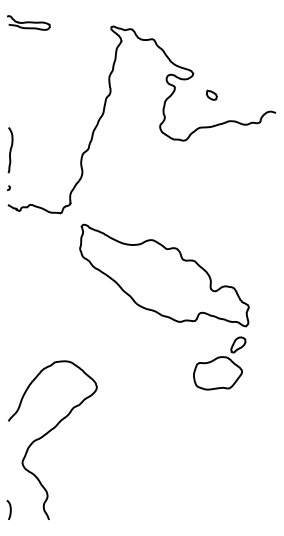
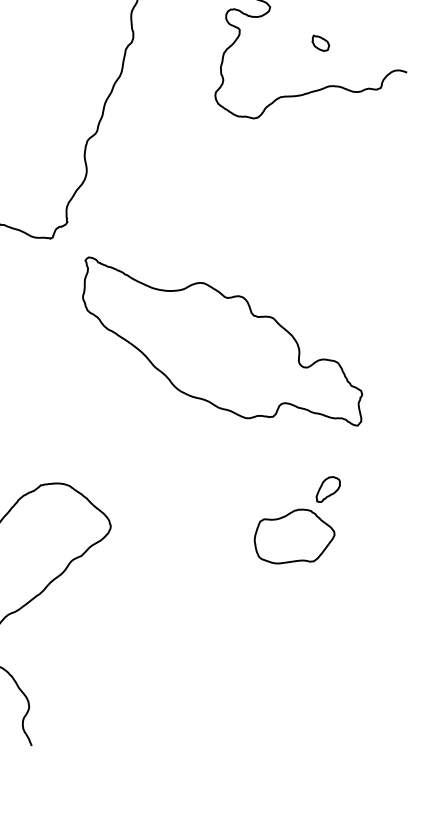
part: (211, 94) -> (320, 41), moved
part: (219, 363) -> (297, 520), moved

